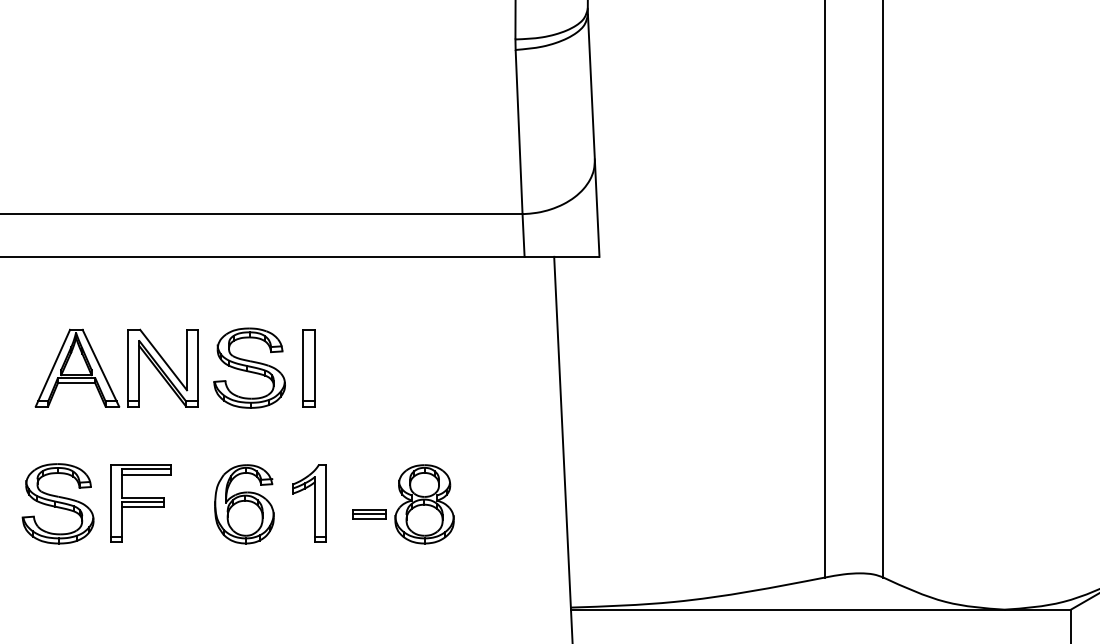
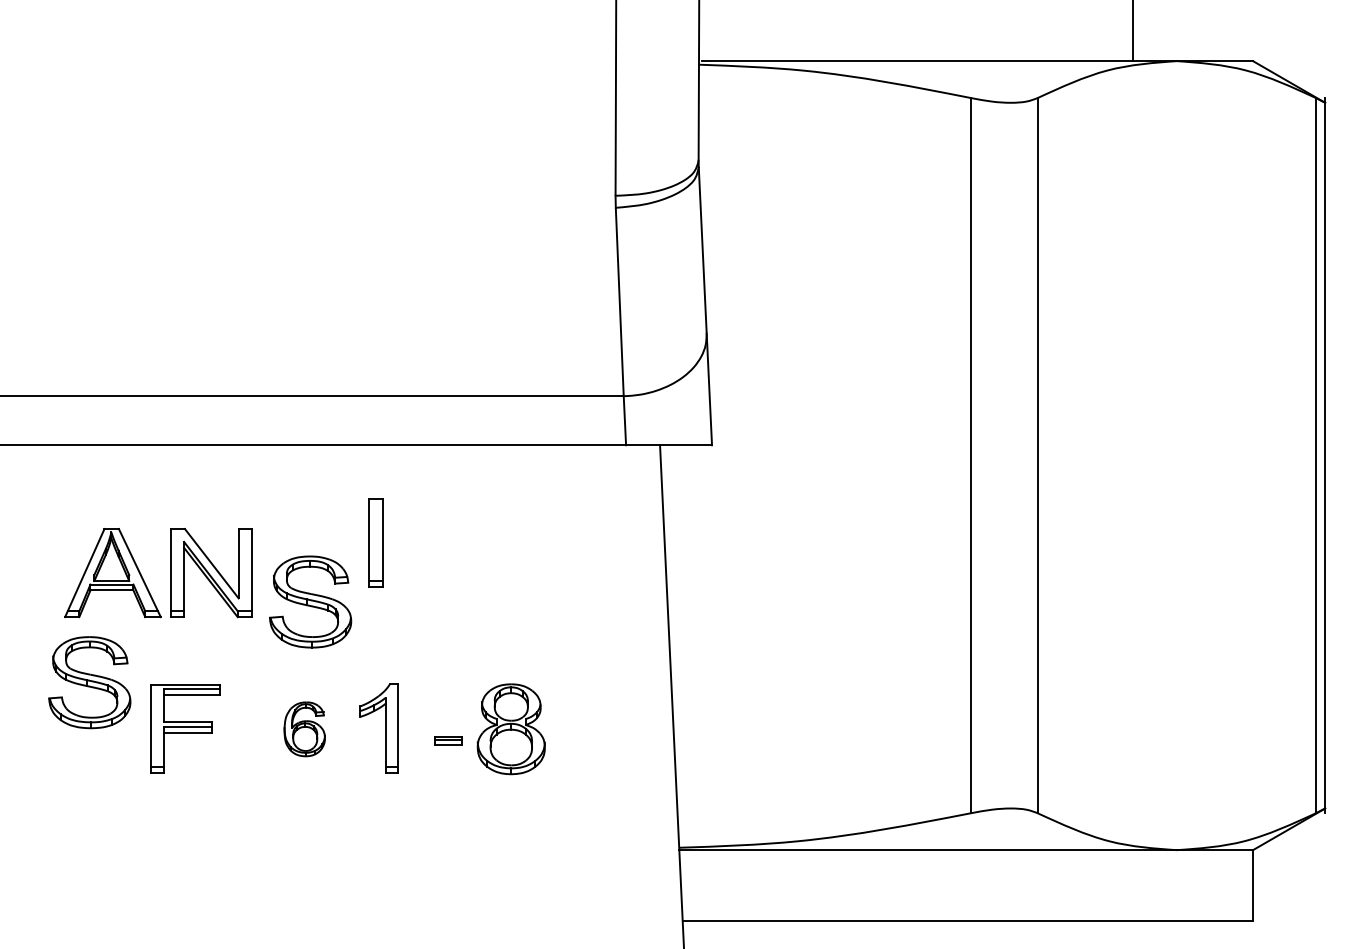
part: (249, 367) -> (310, 601), moved
part: (308, 367) -> (375, 542), moved
part: (57, 503) -> (89, 682), moved
part: (244, 504) -> (304, 729), size x0.6
part: (369, 514) -> (448, 740), size x0.7

